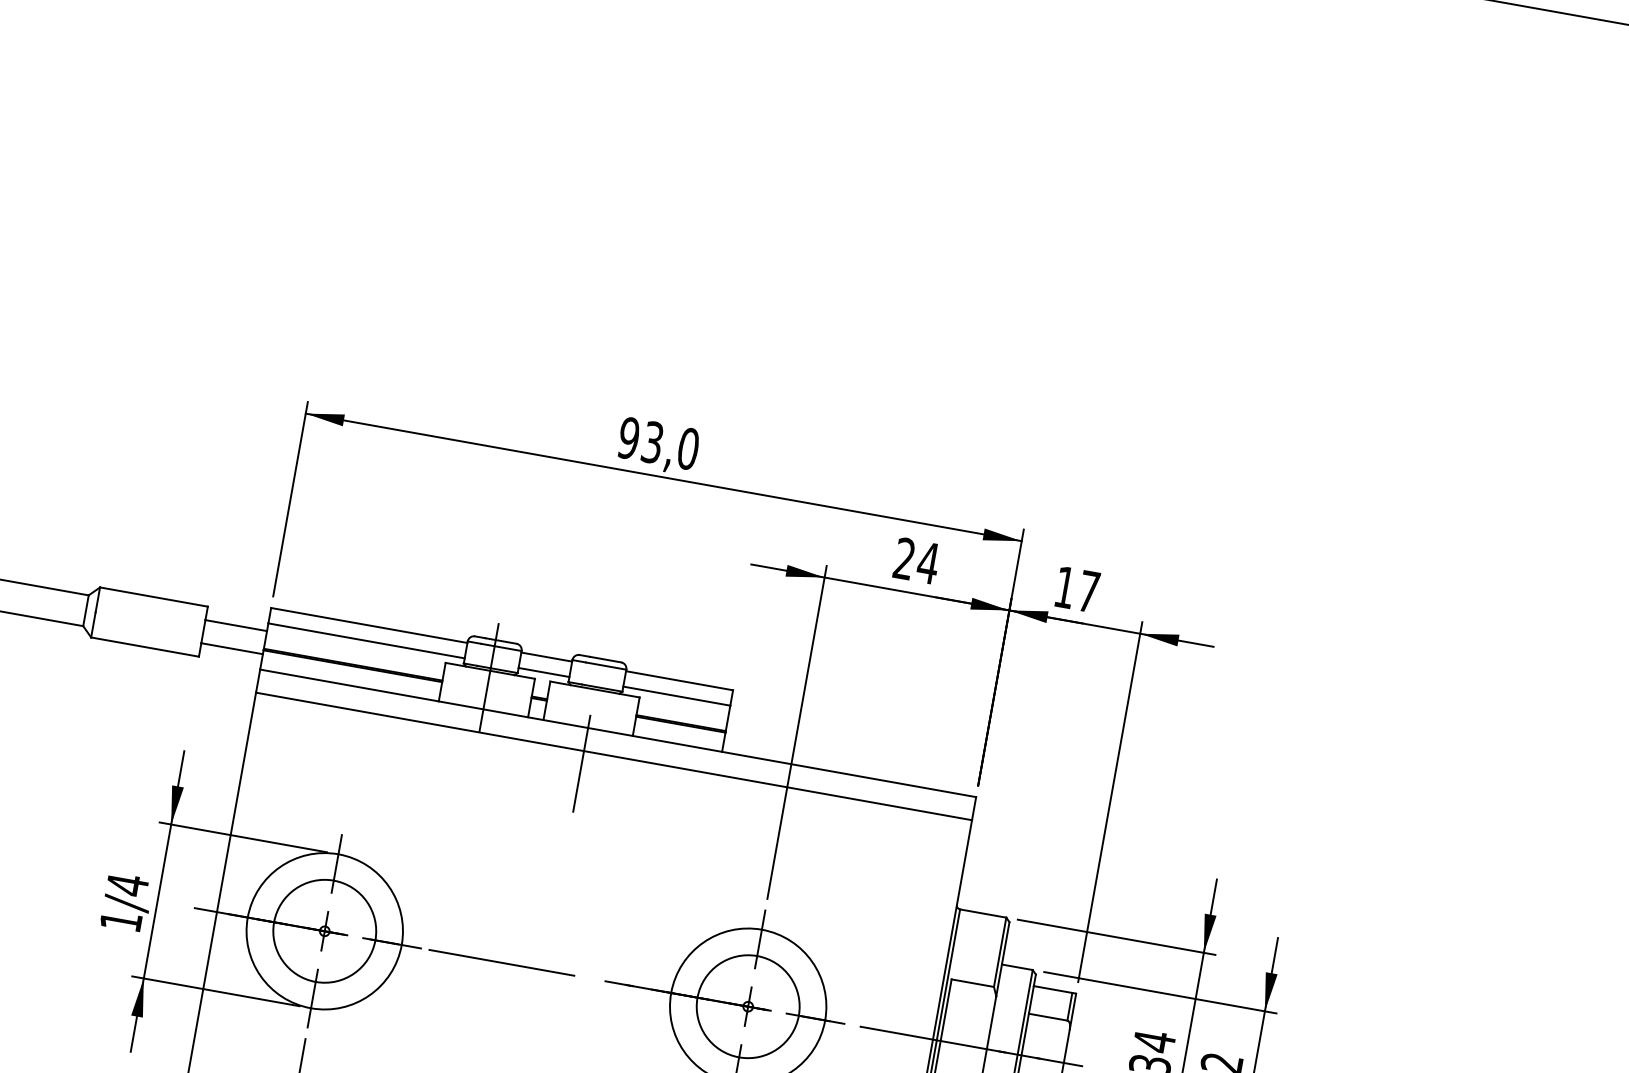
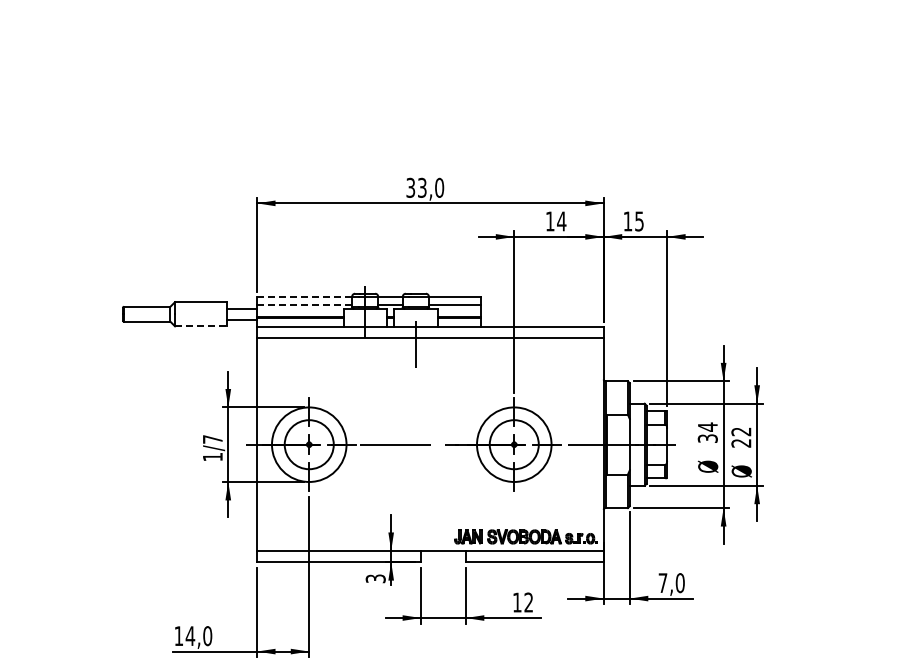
text: (628, 437) -> (410, 187), 93,0 -> 33,0
text: (903, 558) -> (549, 221), 24 -> 14
text: (1088, 591) -> (639, 221), 17 -> 15
line: (369, 625) -> (304, 297), solid -> dashed
line: (366, 639) -> (304, 304), solid -> dashed
line: (145, 647) -> (201, 326), solid -> dashed
text: (126, 884) -> (212, 439), 1/4 -> 1/7

